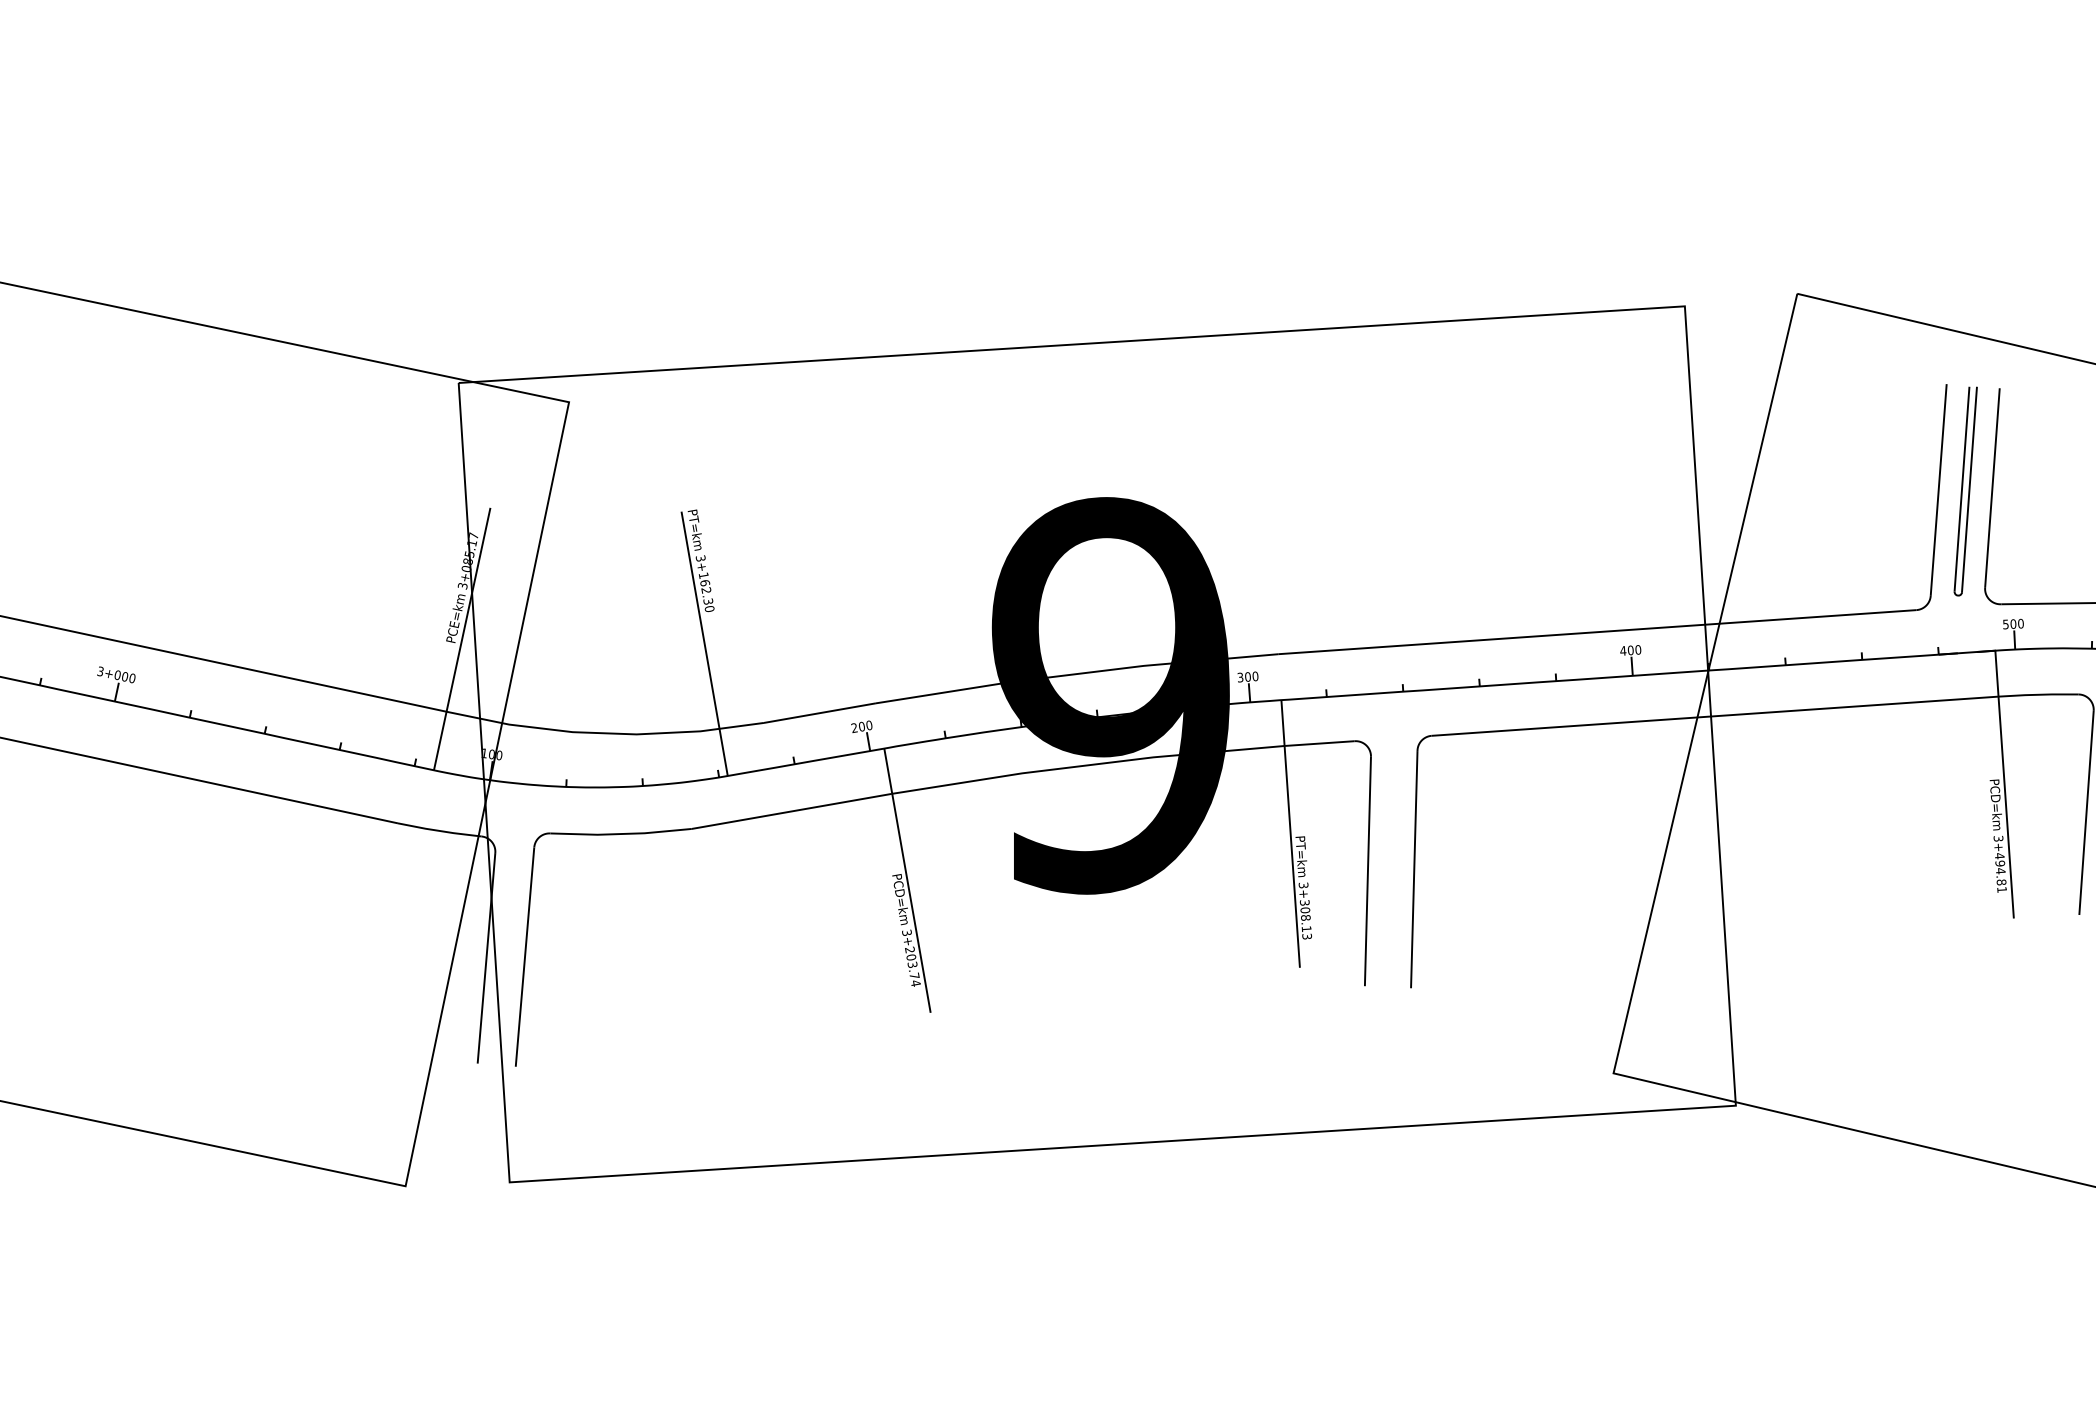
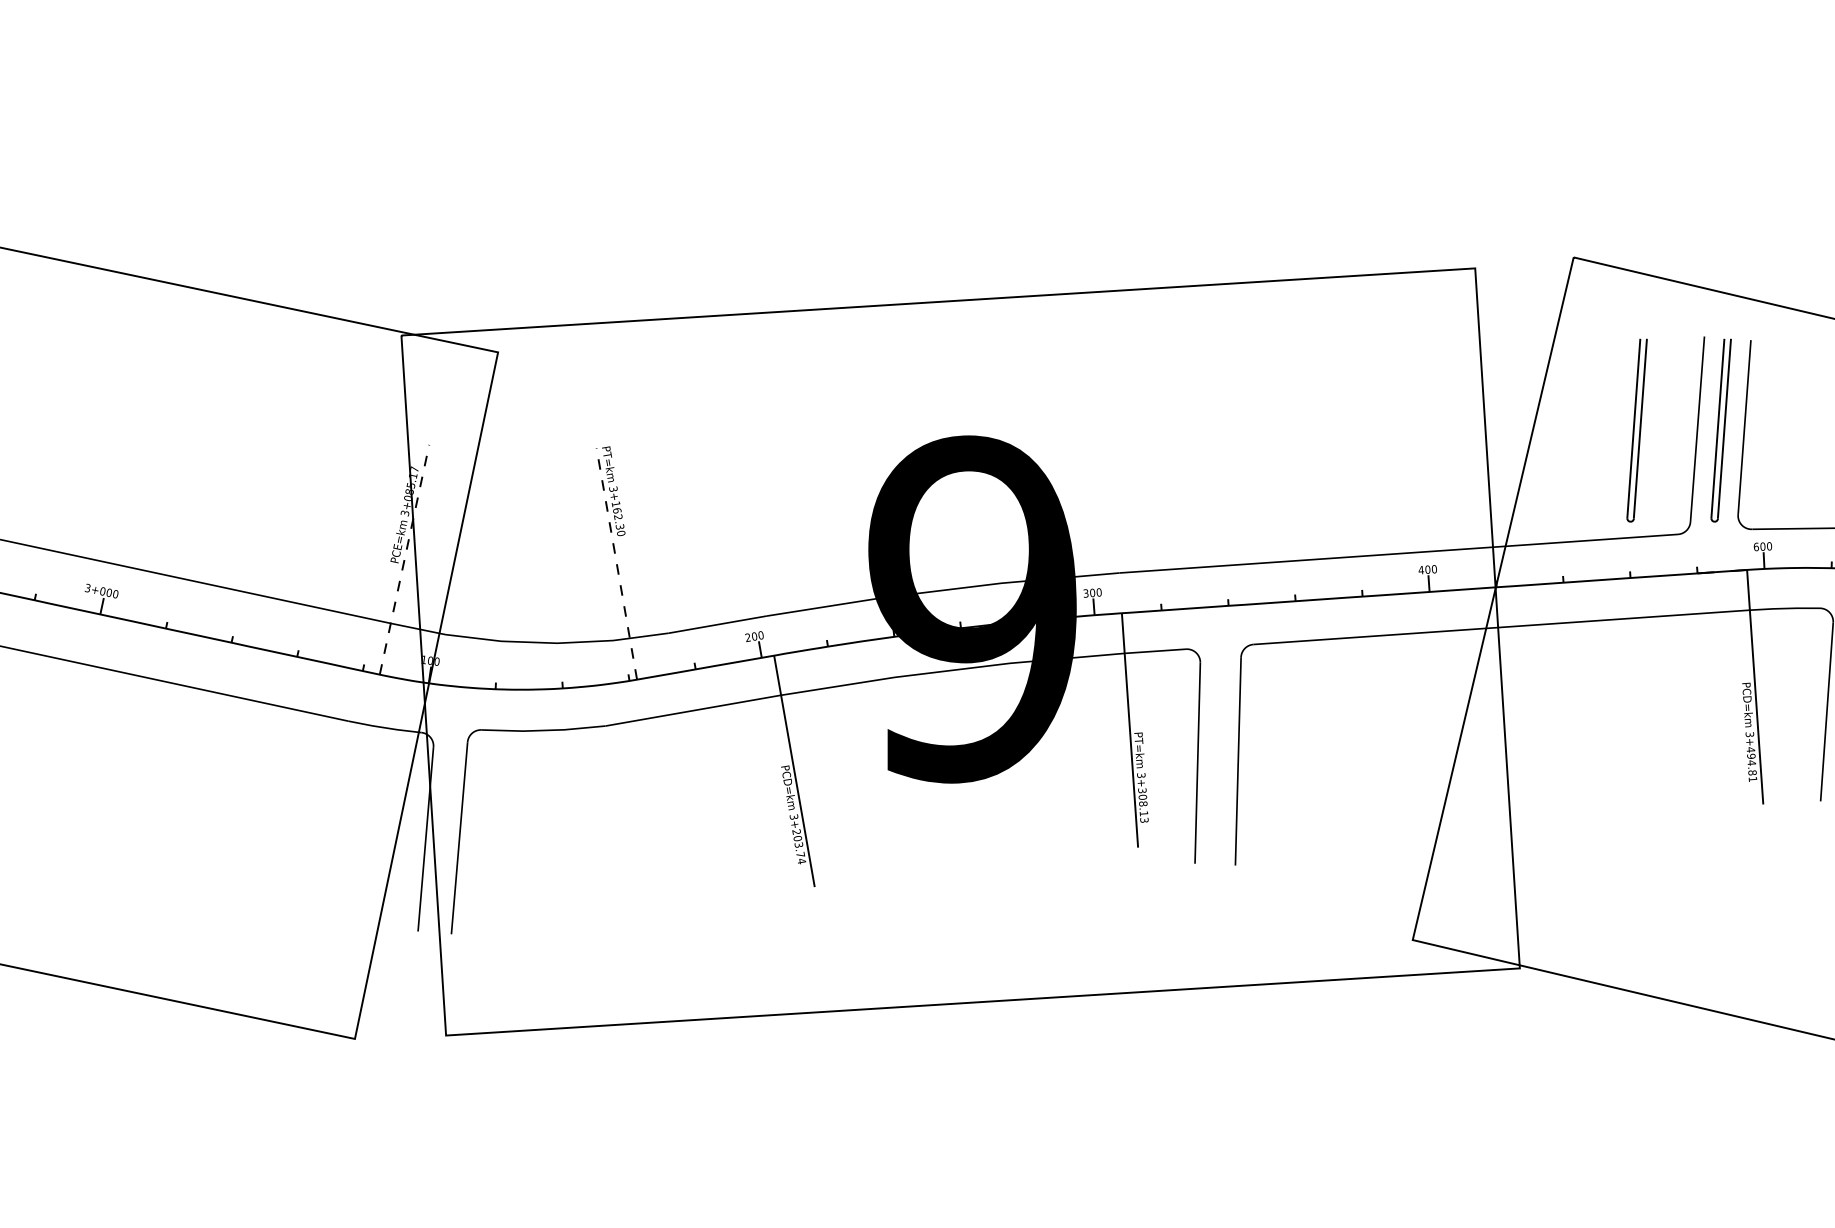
part: (1869, 491) -> (1636, 430), added
text: (2005, 624) -> (1755, 547), 500 -> 600
line: (462, 638) -> (404, 559), solid -> dashed
line: (704, 643) -> (616, 563), solid -> dashed

